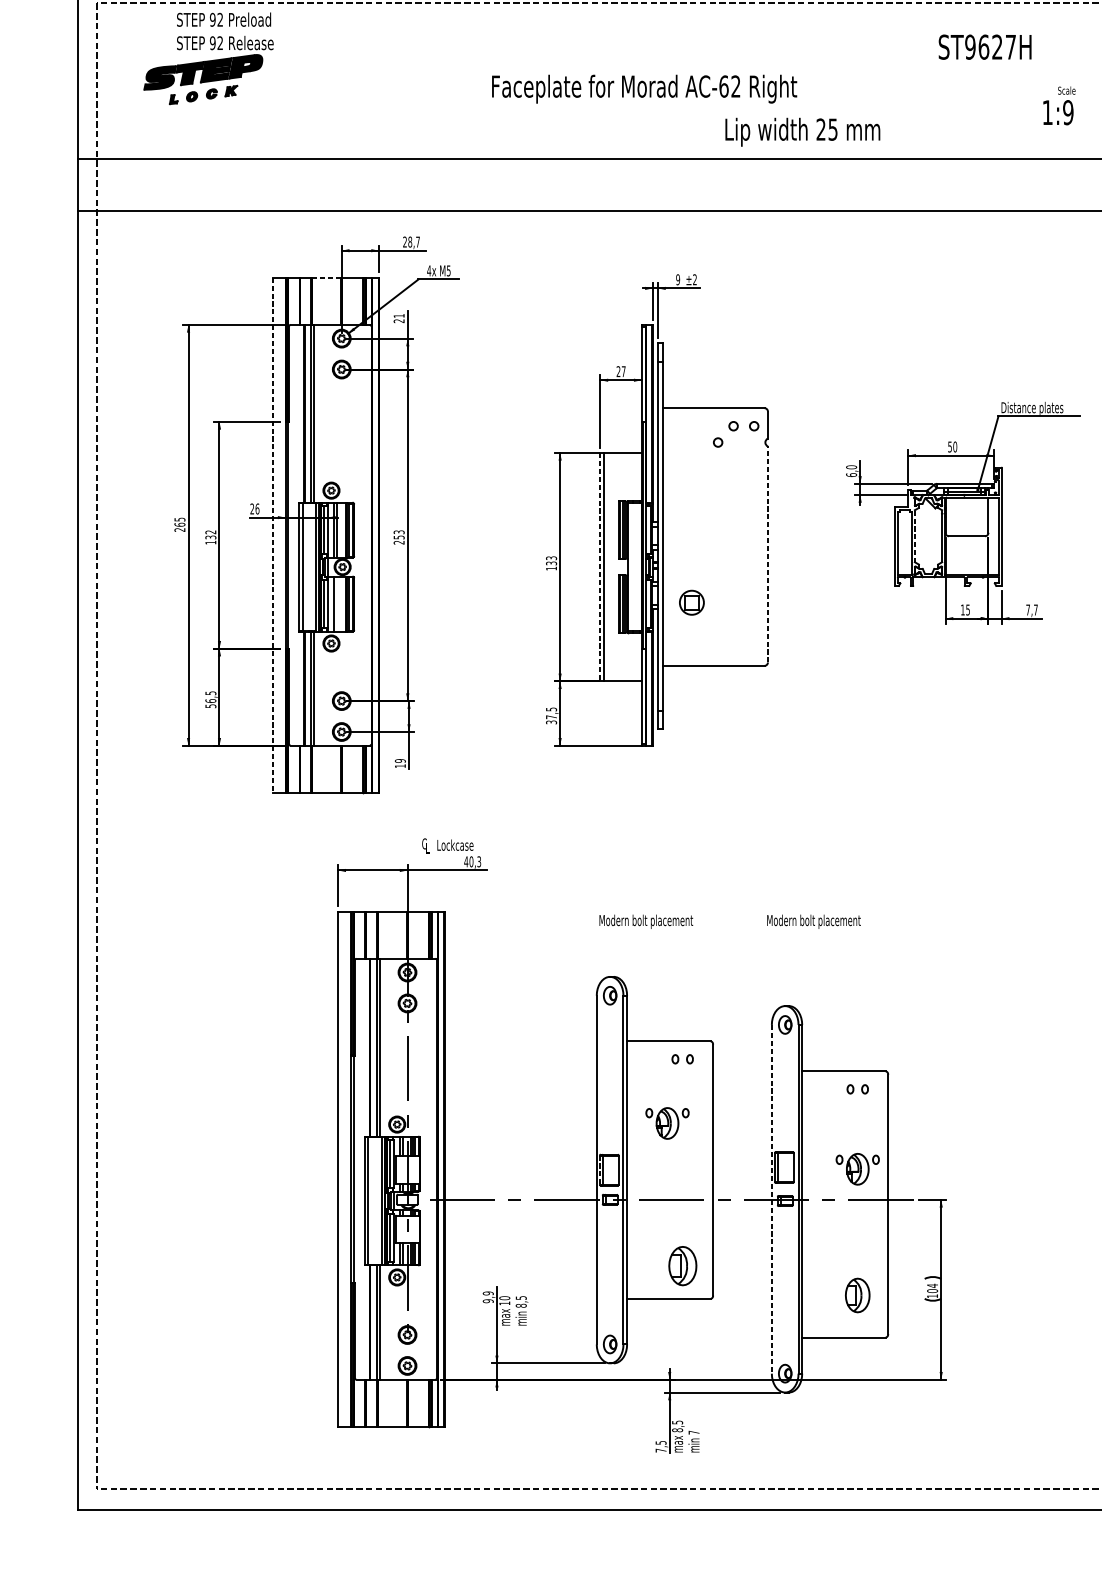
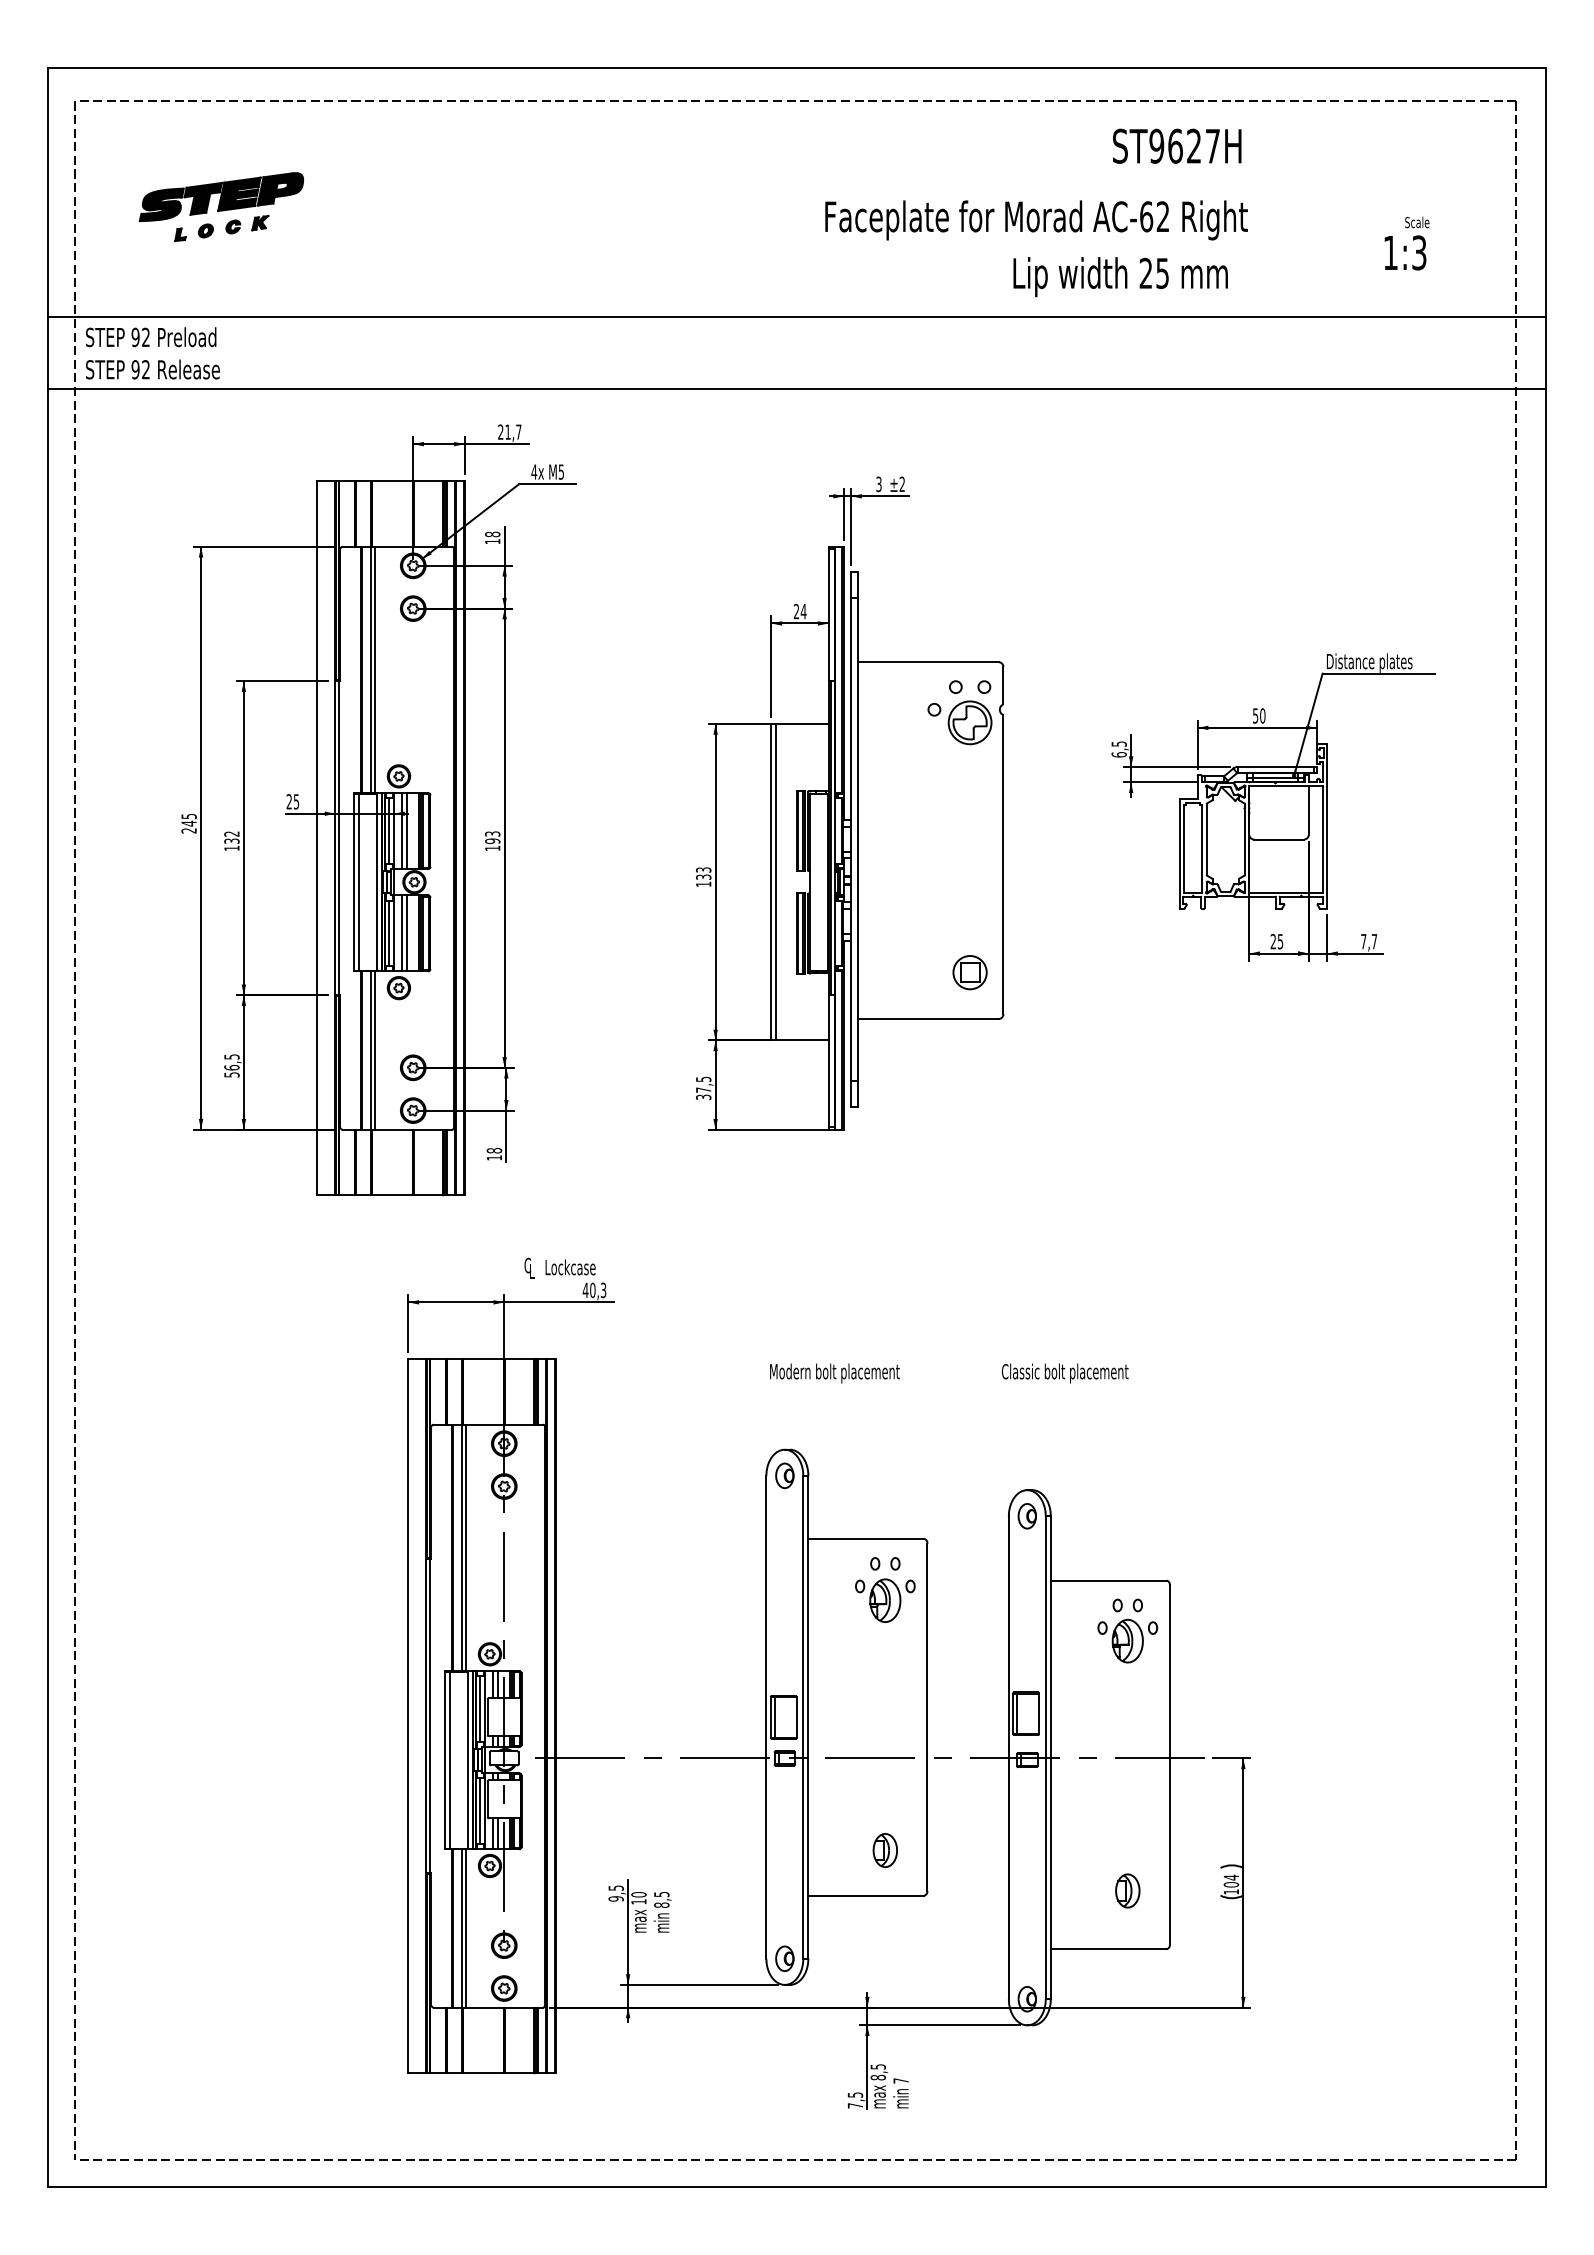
text: (224, 31) -> (152, 353), moved
text: (985, 46) -> (1177, 145), moved
text: (644, 89) -> (1036, 220), moved
text: (1068, 112) -> (1419, 252), 1:9 -> 1:3
text: (802, 132) -> (1120, 277), moved
text: (409, 241) -> (507, 431), 28,7 -> 21,7
line: (326, 277) -> (392, 481), dashed -> solid
text: (677, 279) -> (878, 483), 9 -> 3
text: (399, 318) -> (492, 537), 21 -> 18
text: (623, 371) -> (803, 611), 27 -> 24
part: (743, 451) -> (969, 722), added
text: (851, 466) -> (1118, 743), 6,0 -> 6,5
text: (257, 508) -> (296, 801), 26 -> 25
text: (179, 524) -> (188, 823), 265 -> 245
line: (272, 535) -> (317, 838), dashed -> solid
line: (914, 536) -> (1206, 839), dashed -> solid
text: (399, 539) -> (492, 844), 253 -> 193
line: (768, 554) -> (1003, 864), dashed -> solid
line: (600, 567) -> (771, 882), dashed -> solid
part: (691, 602) -> (969, 972), moved
line: (337, 604) -> (407, 933), added
text: (962, 609) -> (1272, 941), 15 -> 25
text: (400, 760) -> (494, 1150), 19 -> 18
text: (813, 921) -> (1066, 1373), Modern bolt placement -> Classic bolt placement
part: (667, 1123) -> (885, 1600), moved
part: (857, 1168) -> (1127, 1640), moved
line: (599, 1170) -> (770, 1717), dashed -> solid
line: (771, 1199) -> (1008, 1758), dashed -> solid
part: (682, 1266) -> (884, 1850), size x0.62
text: (487, 1292) -> (615, 1887), 9,9 -> 9,5
part: (857, 1295) -> (1127, 1890), size x0.71

